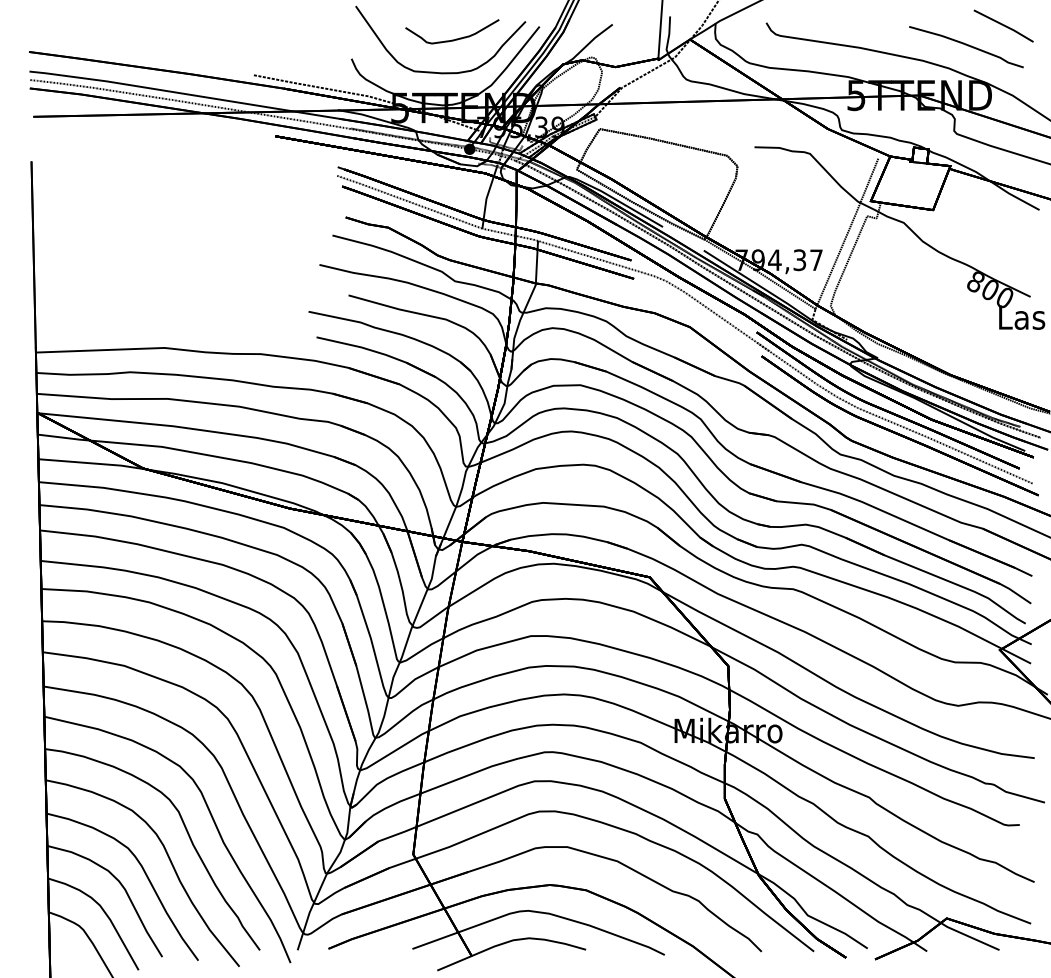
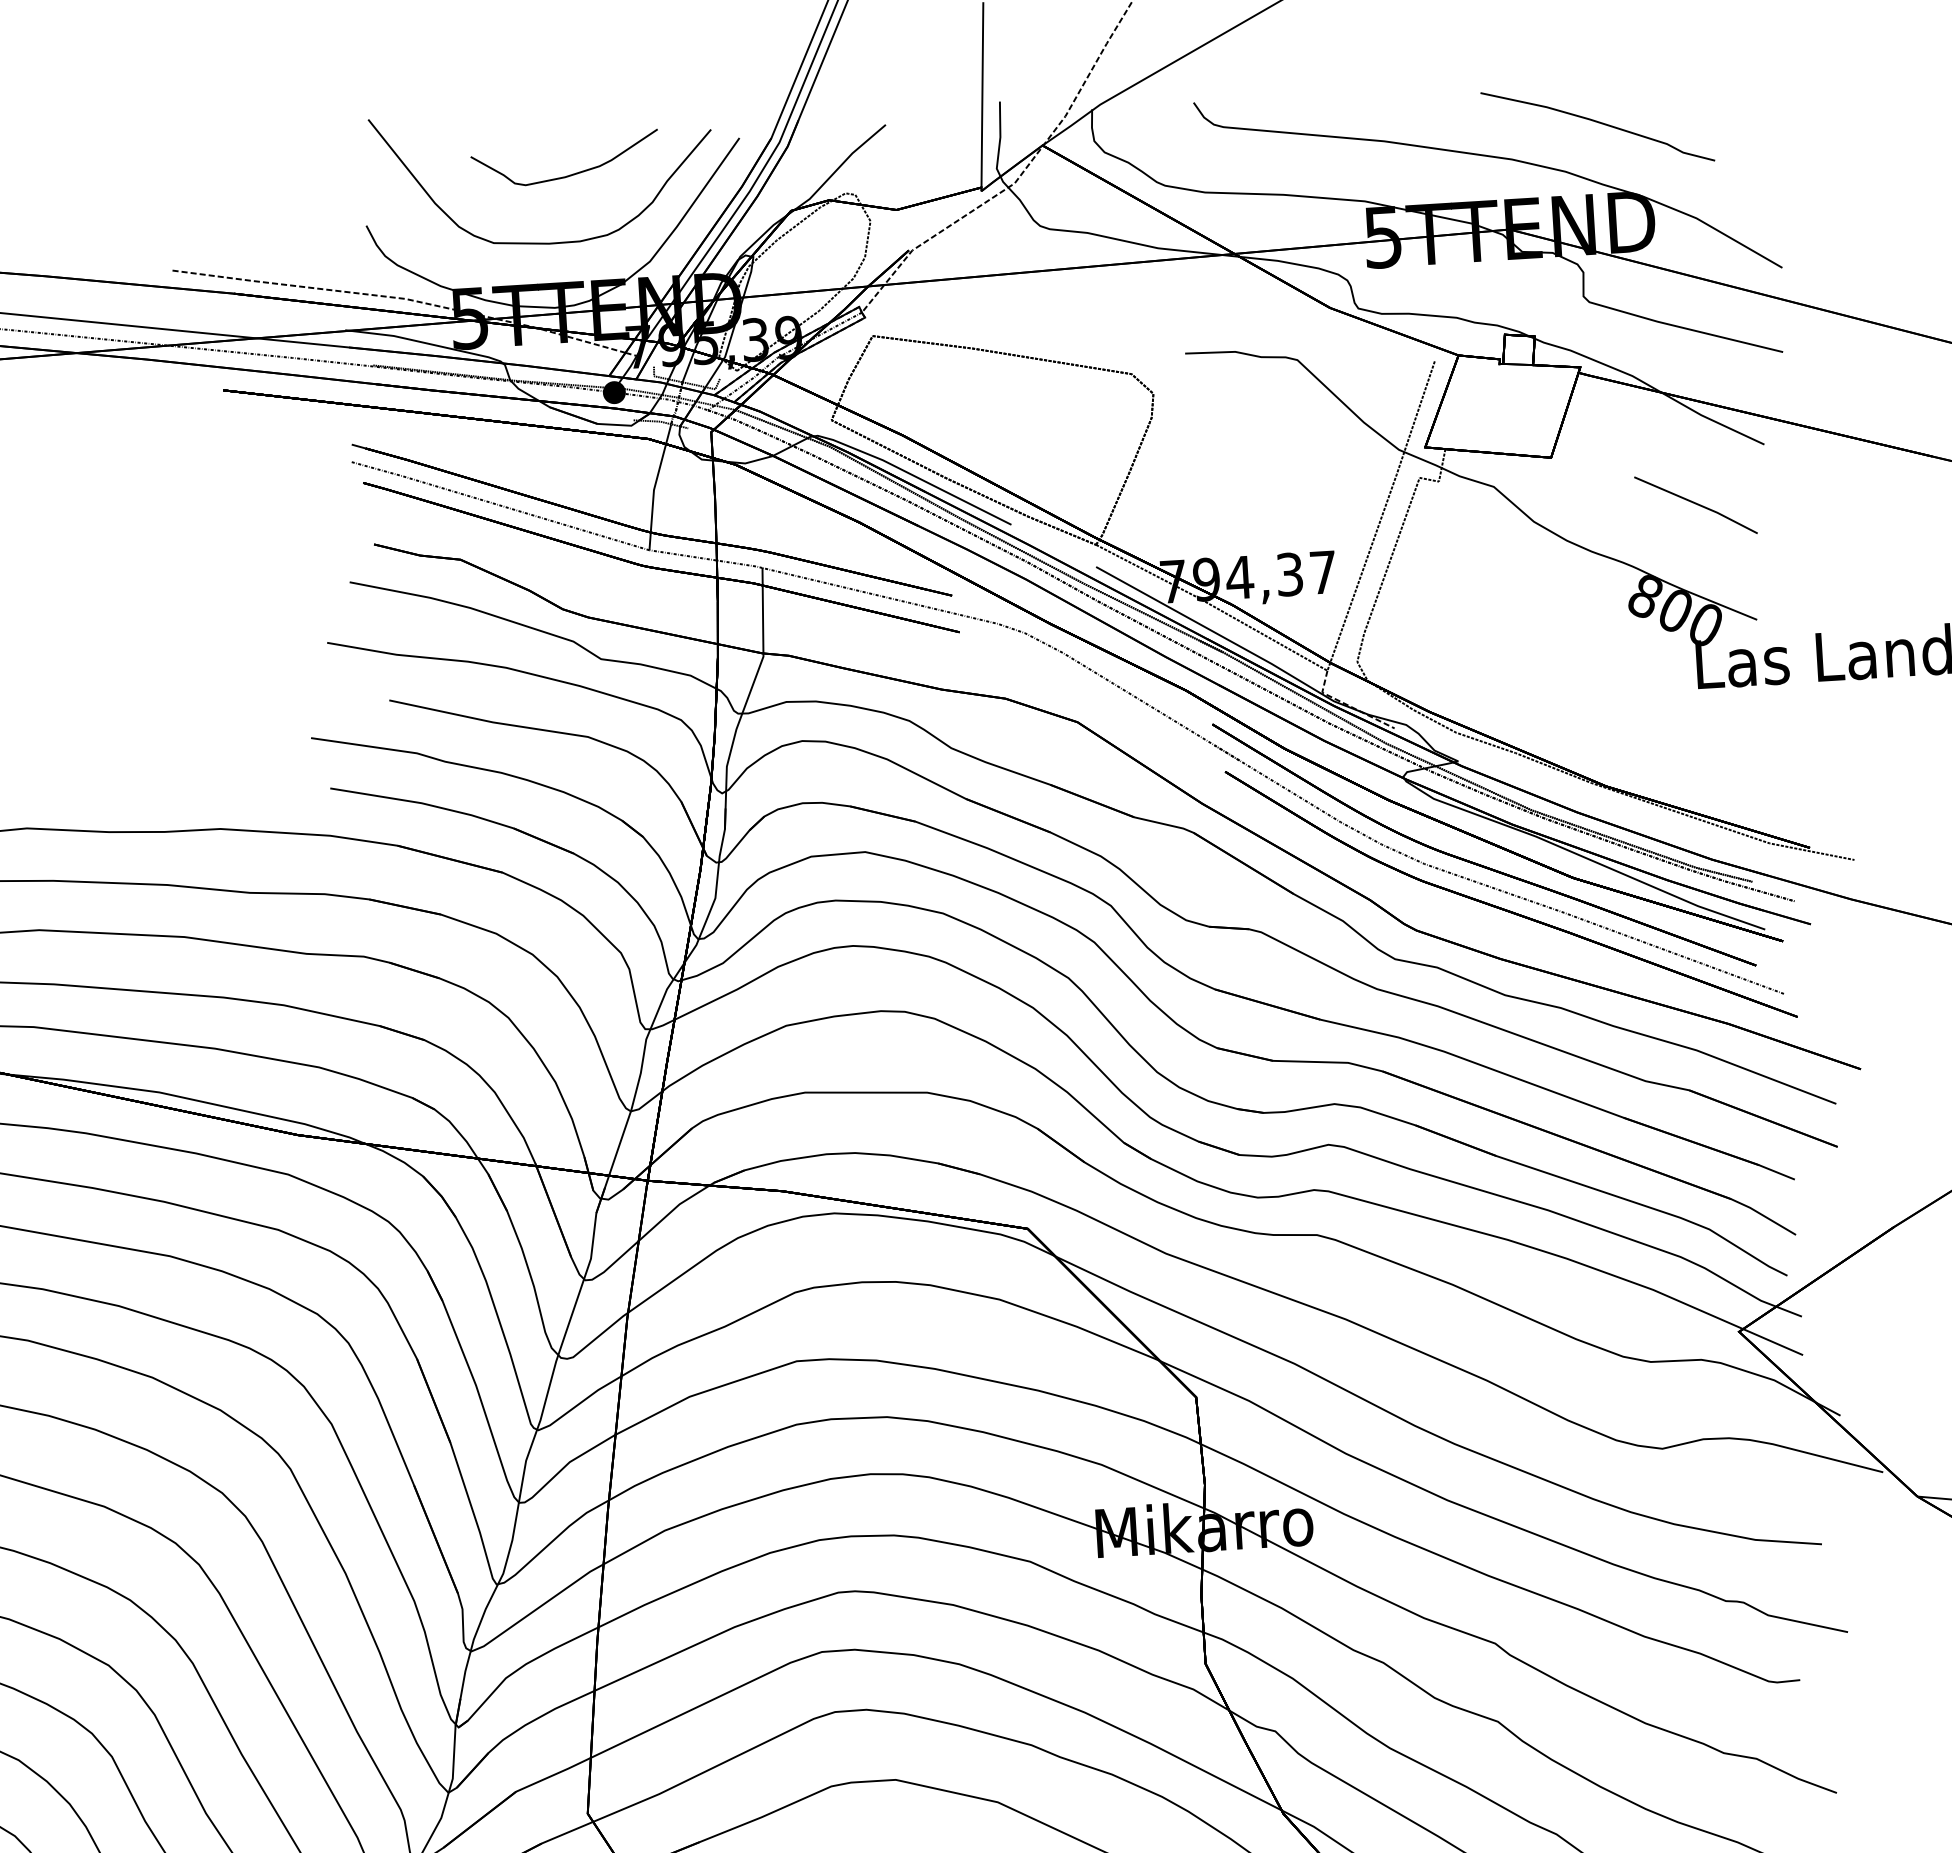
line: (1003, 25) -> (1695, 504), moved

